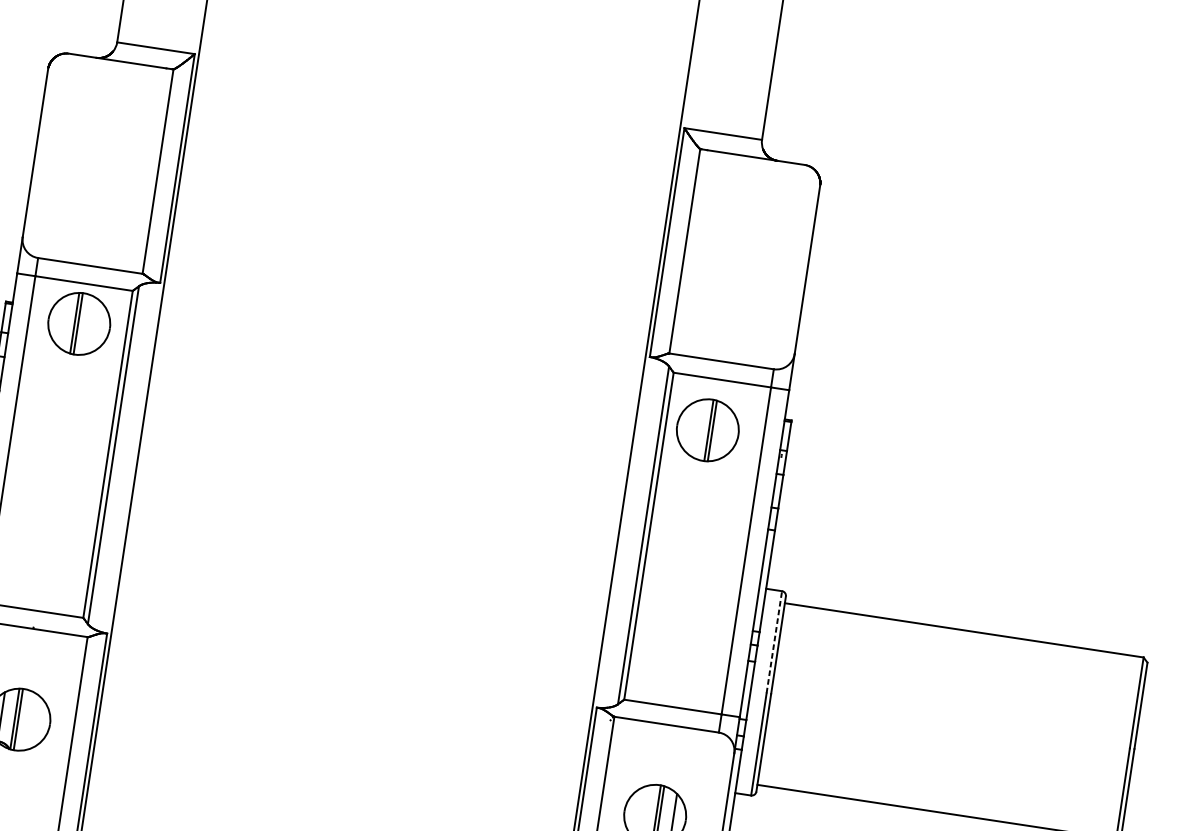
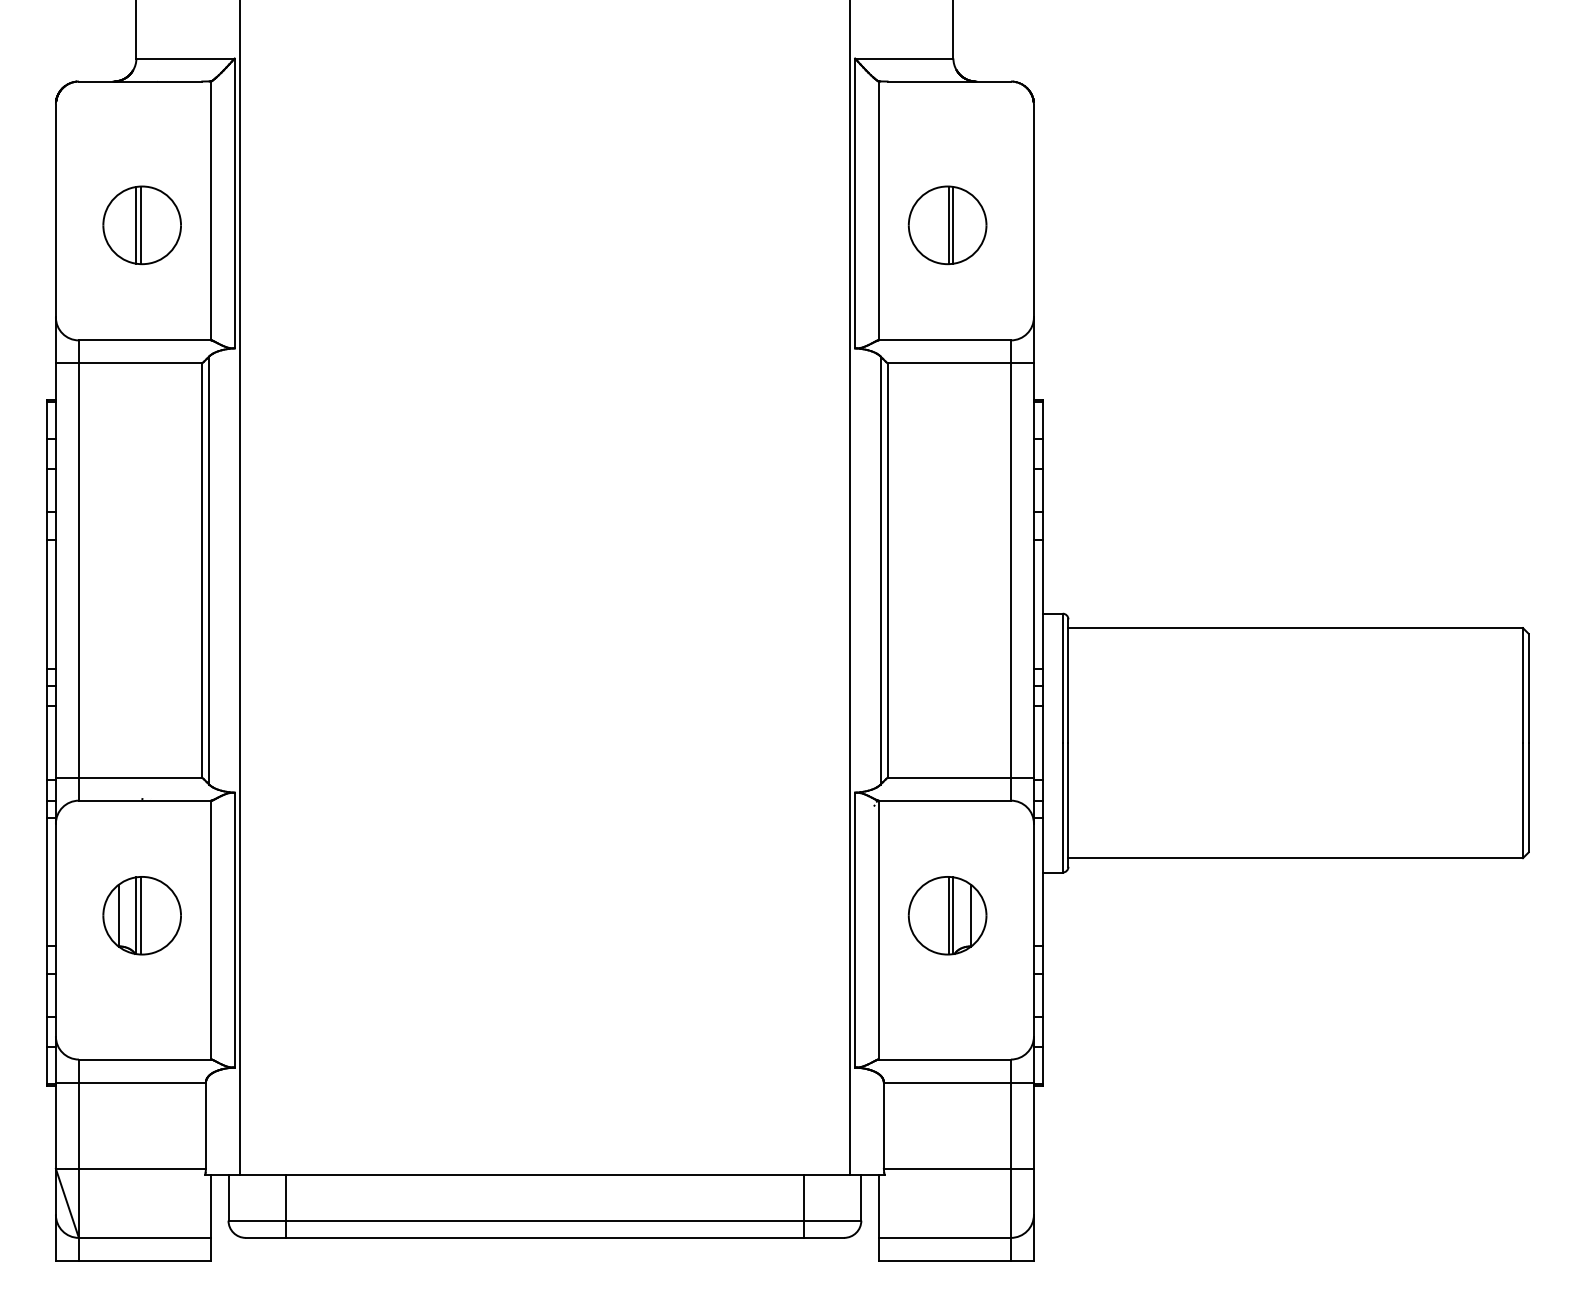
part: (78, 323) -> (141, 225), moved
part: (707, 430) -> (947, 225), moved
line: (774, 642) -> (1062, 678), dashed -> solid

